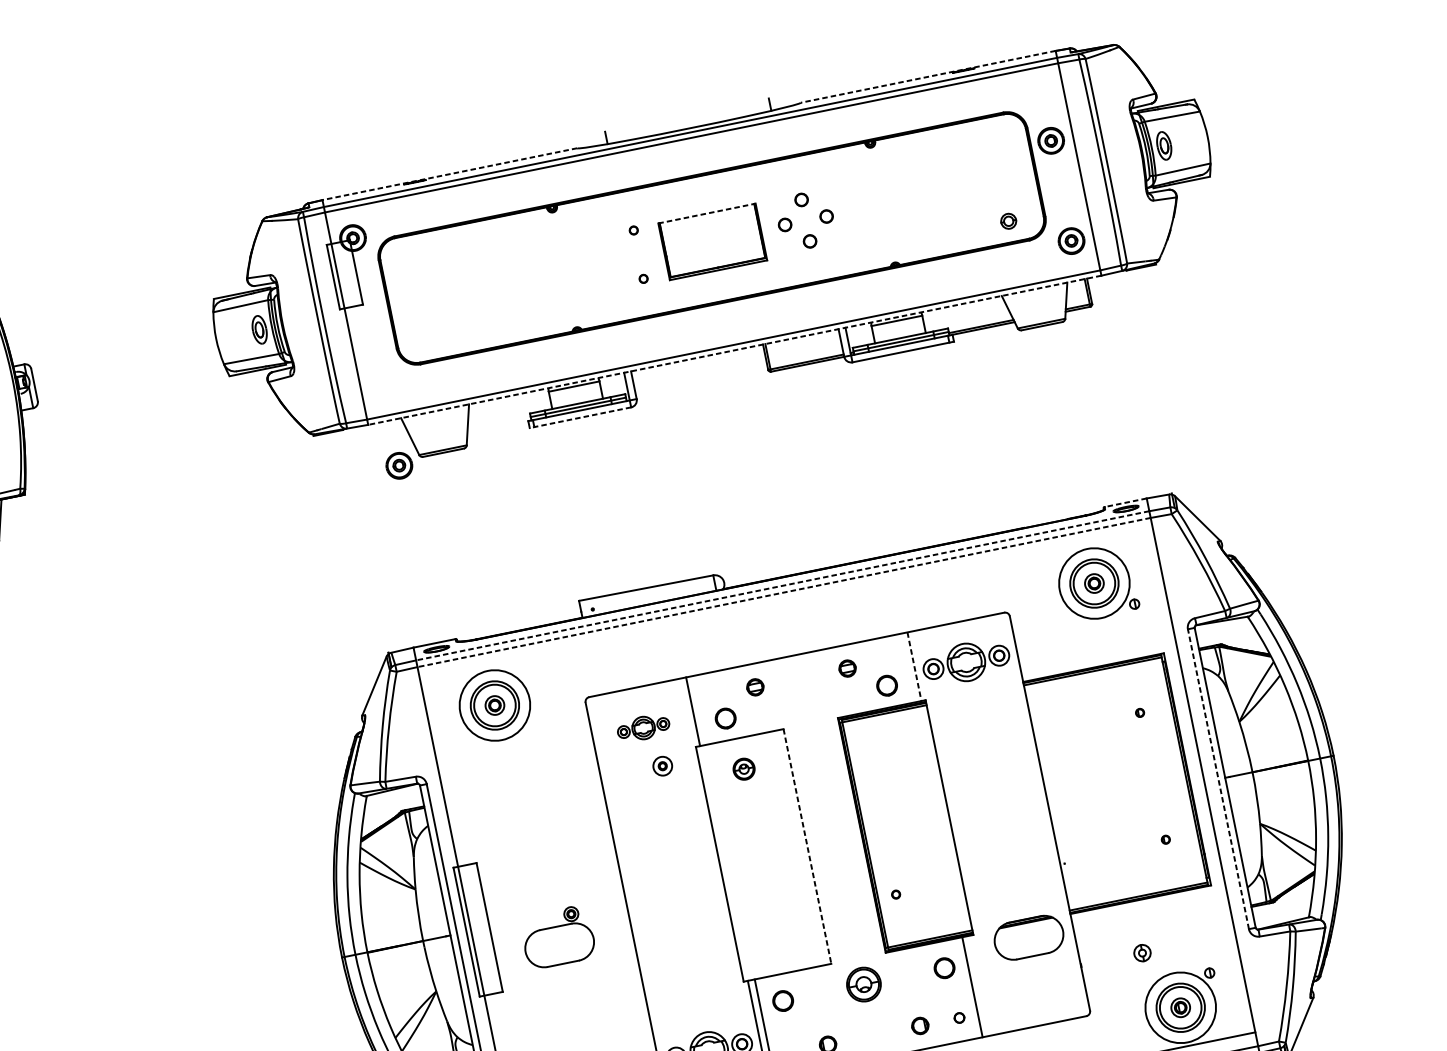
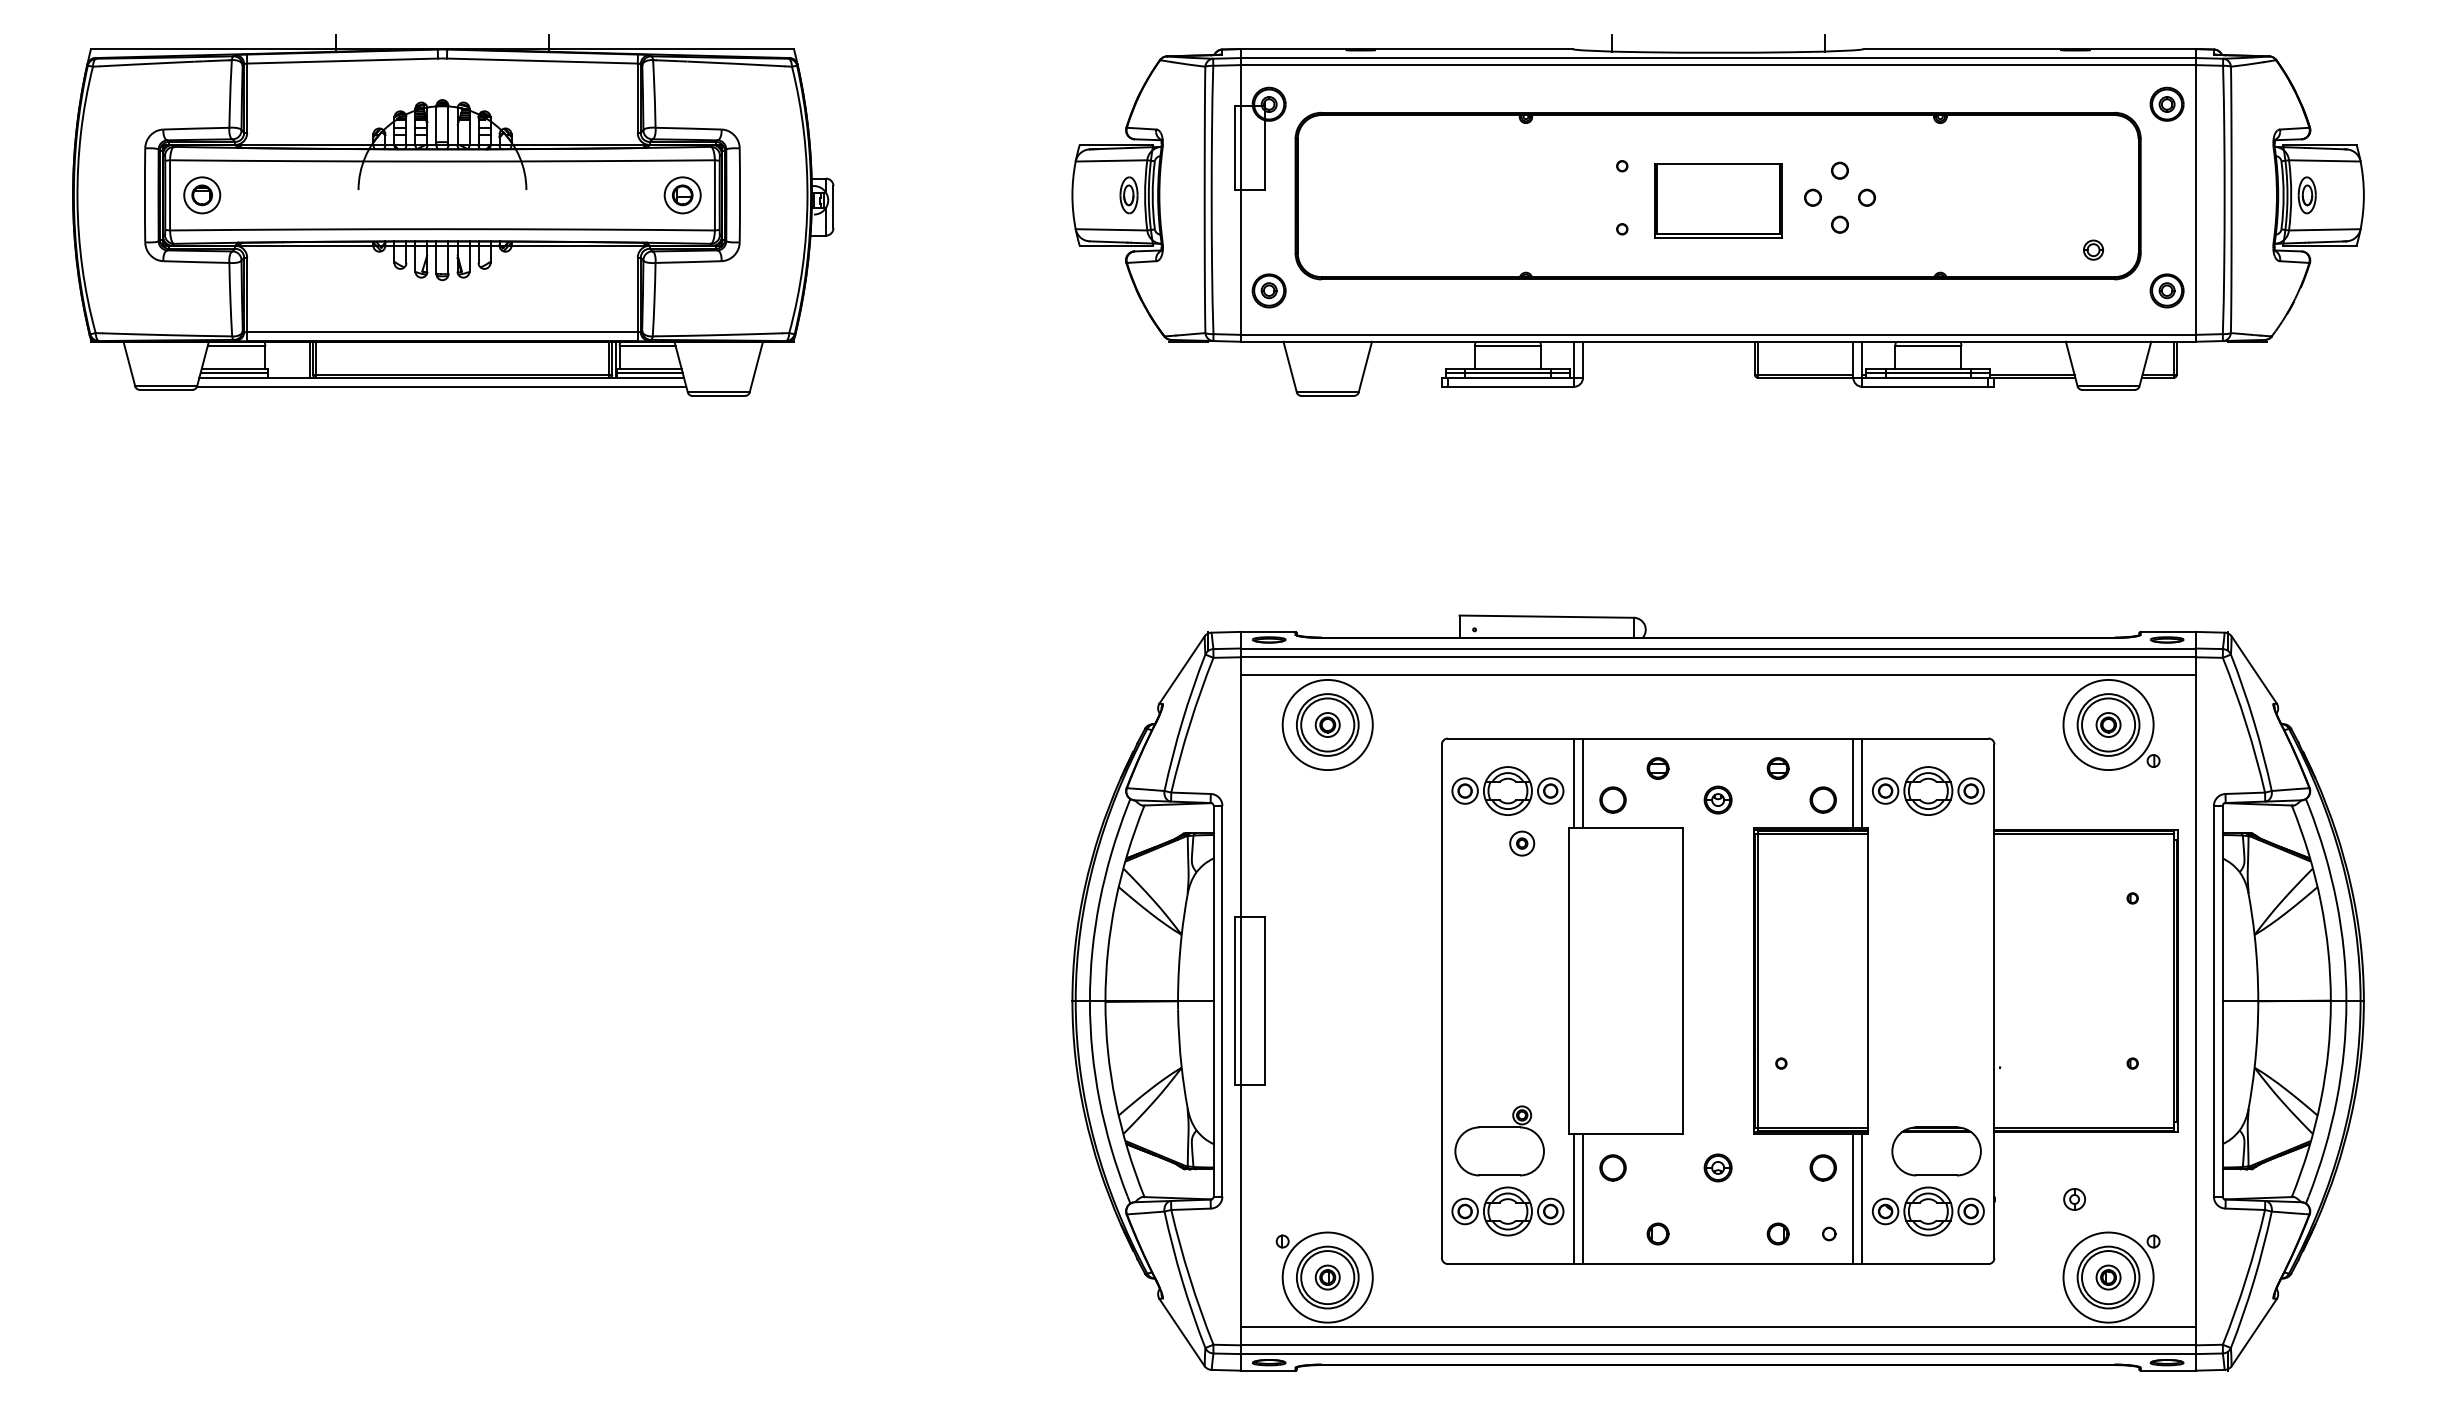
line: (928, 76) -> (2029, 48), dashed -> solid
part: (1050, 140) -> (2166, 103), moved
line: (449, 173) -> (1406, 48), dashed -> solid
line: (707, 213) -> (1718, 163), dashed -> solid
line: (734, 350) -> (1717, 341), dashed -> solid
line: (580, 417) -> (1507, 386), dashed -> solid
part: (398, 465) -> (1268, 290), moved
line: (1125, 502) -> (2167, 631), dashed -> solid
line: (782, 585) -> (1717, 648), dashed -> solid
line: (783, 592) -> (1717, 657), dashed -> solid
line: (786, 606) -> (1717, 675), added
line: (914, 666) -> (1862, 783), dashed -> solid
line: (907, 667) -> (1853, 782), added
line: (700, 709) -> (1583, 782), added
part: (643, 727) -> (1507, 790), size x1.67
part: (743, 768) -> (1717, 799), moved
line: (1218, 778) -> (2213, 1000), dashed -> solid
line: (807, 846) -> (1682, 980), dashed -> solid
part: (557, 936) -> (1499, 1140), moved
part: (863, 984) -> (1717, 1167), size x0.62
line: (979, 985) -> (1862, 1198), added
part: (1031, 985) -> (1927, 1211), added

